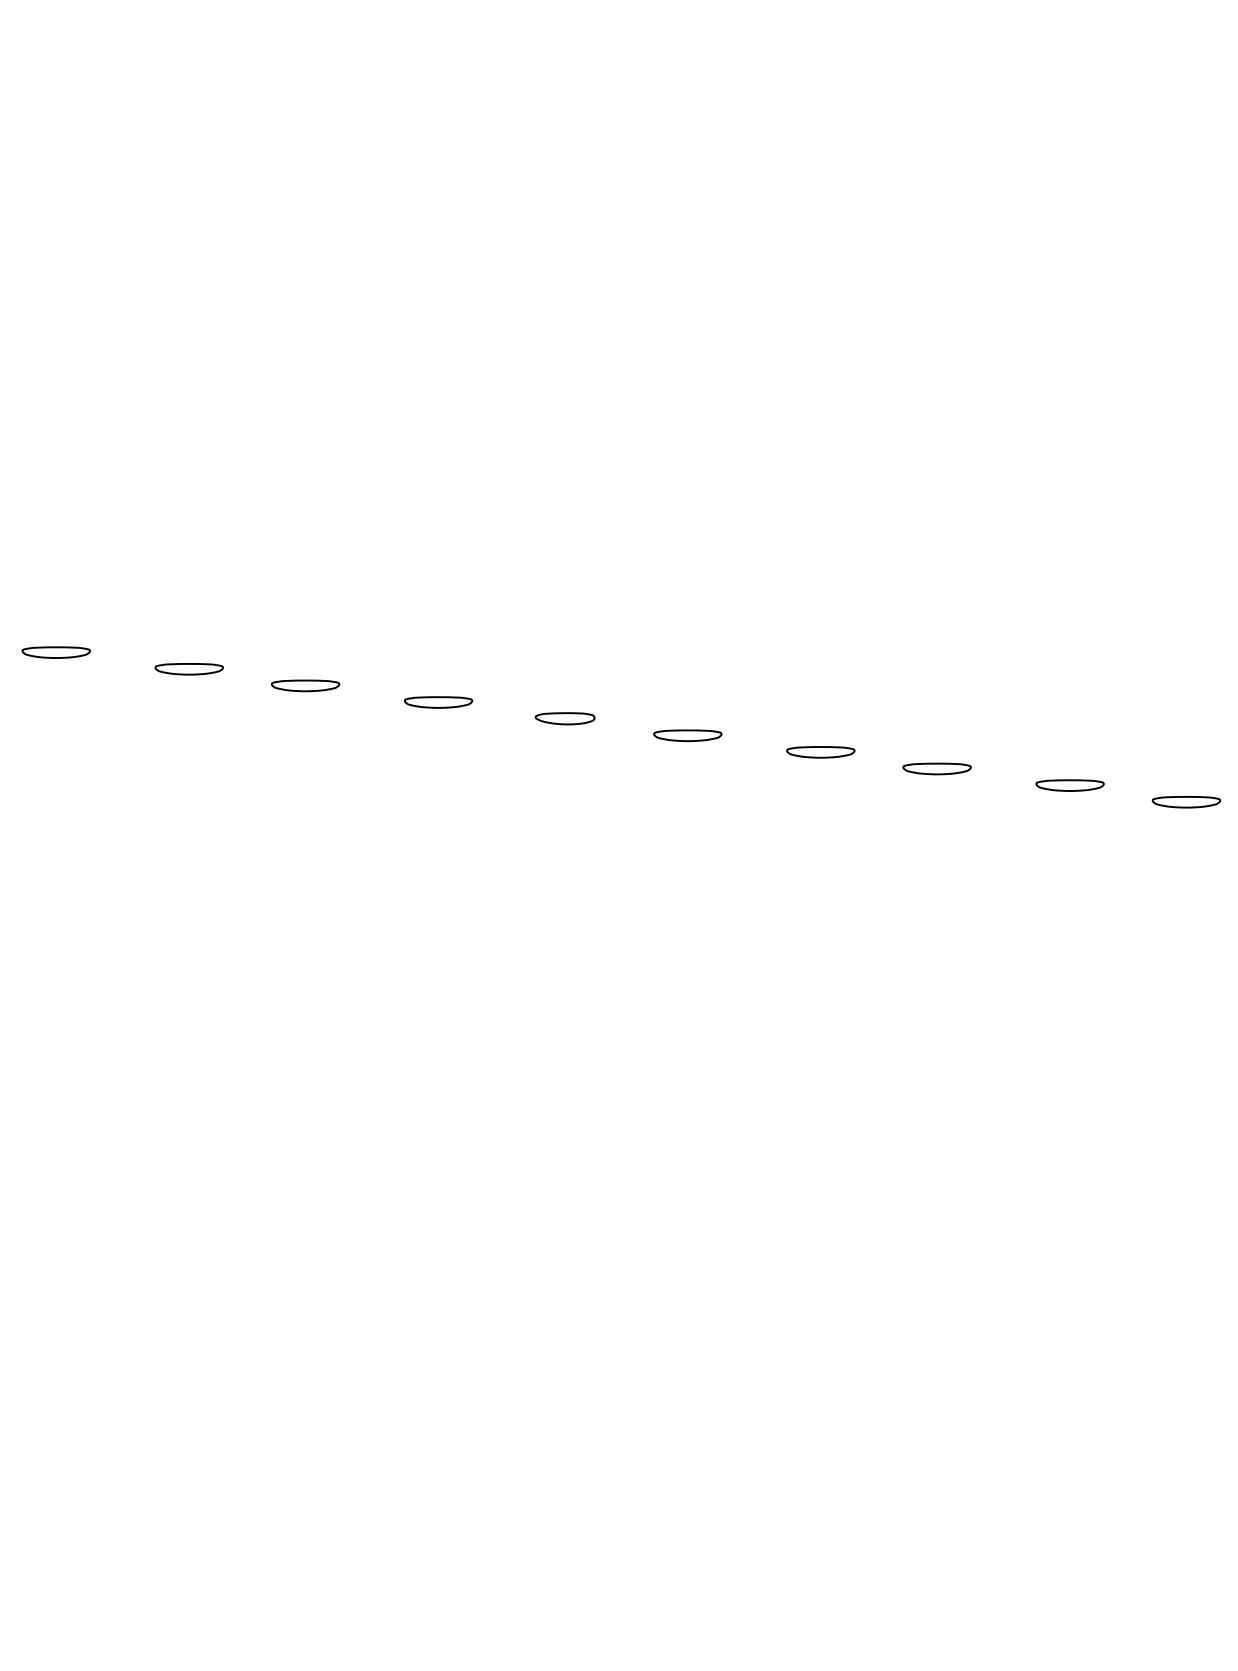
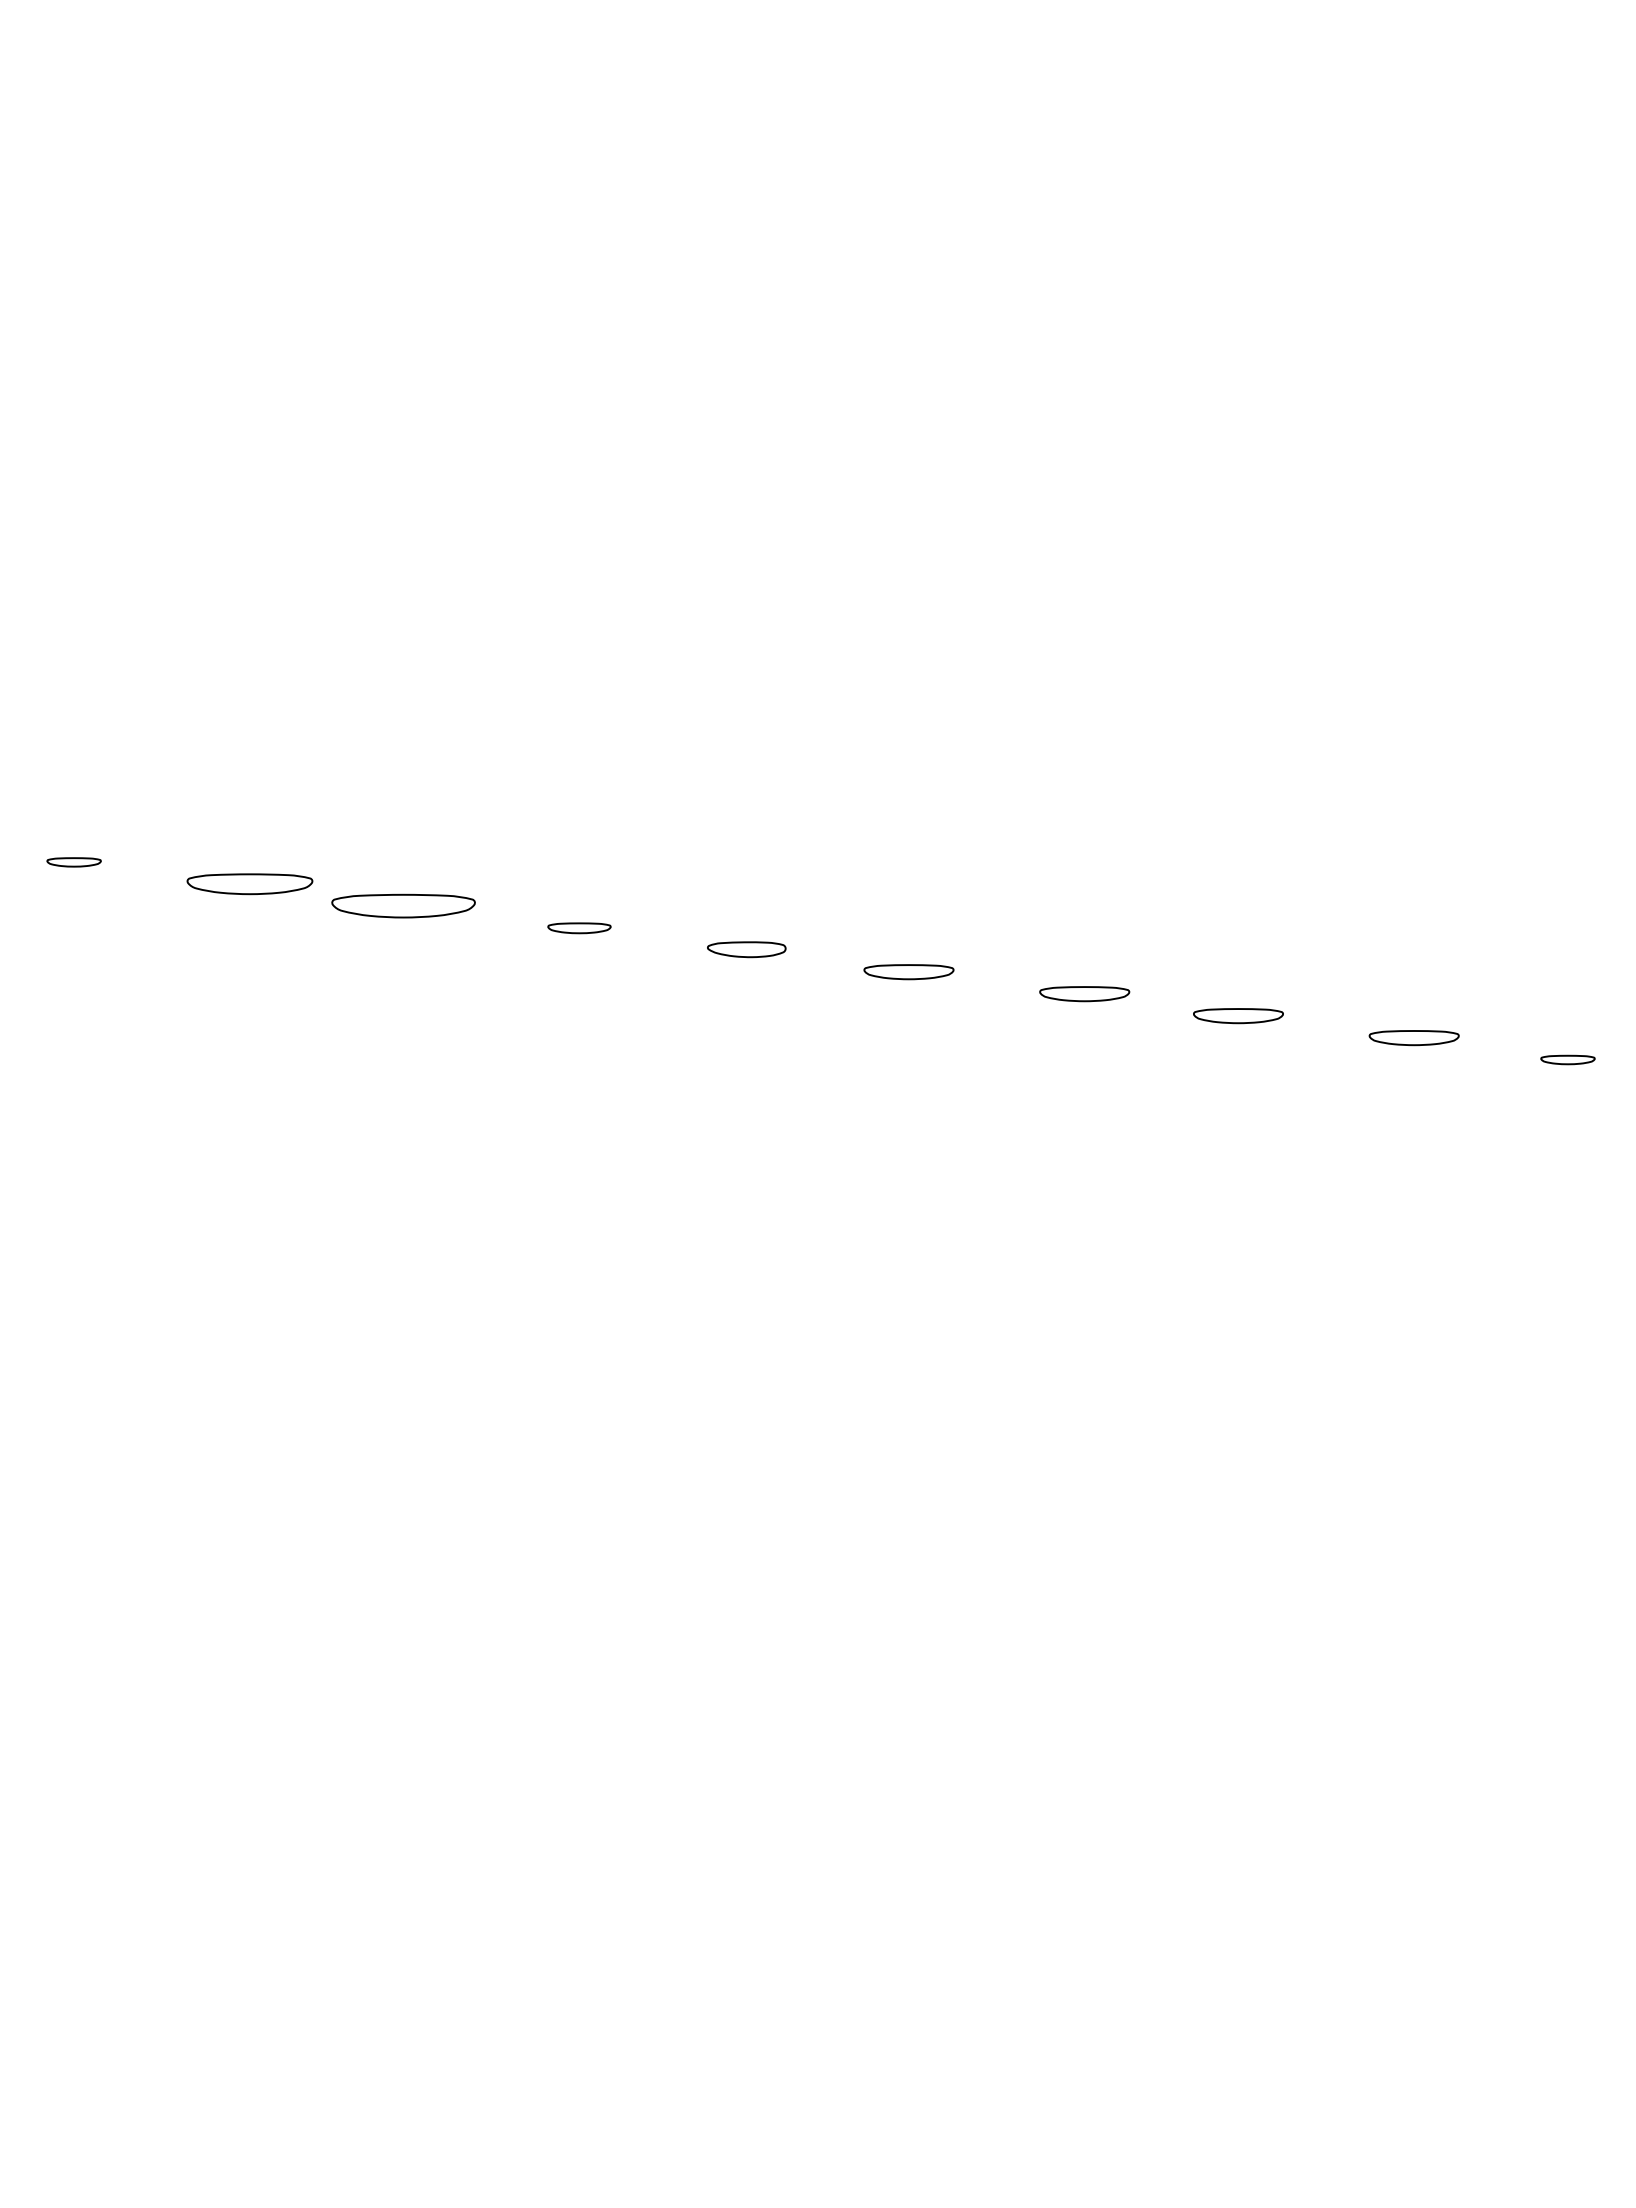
part: (55, 652) -> (73, 862), size x0.6
part: (188, 669) -> (249, 884), size x1.4
part: (305, 686) -> (403, 906), size x1.6
part: (438, 702) -> (579, 928), size x0.7
part: (1186, 801) -> (1567, 1059), size x0.6

